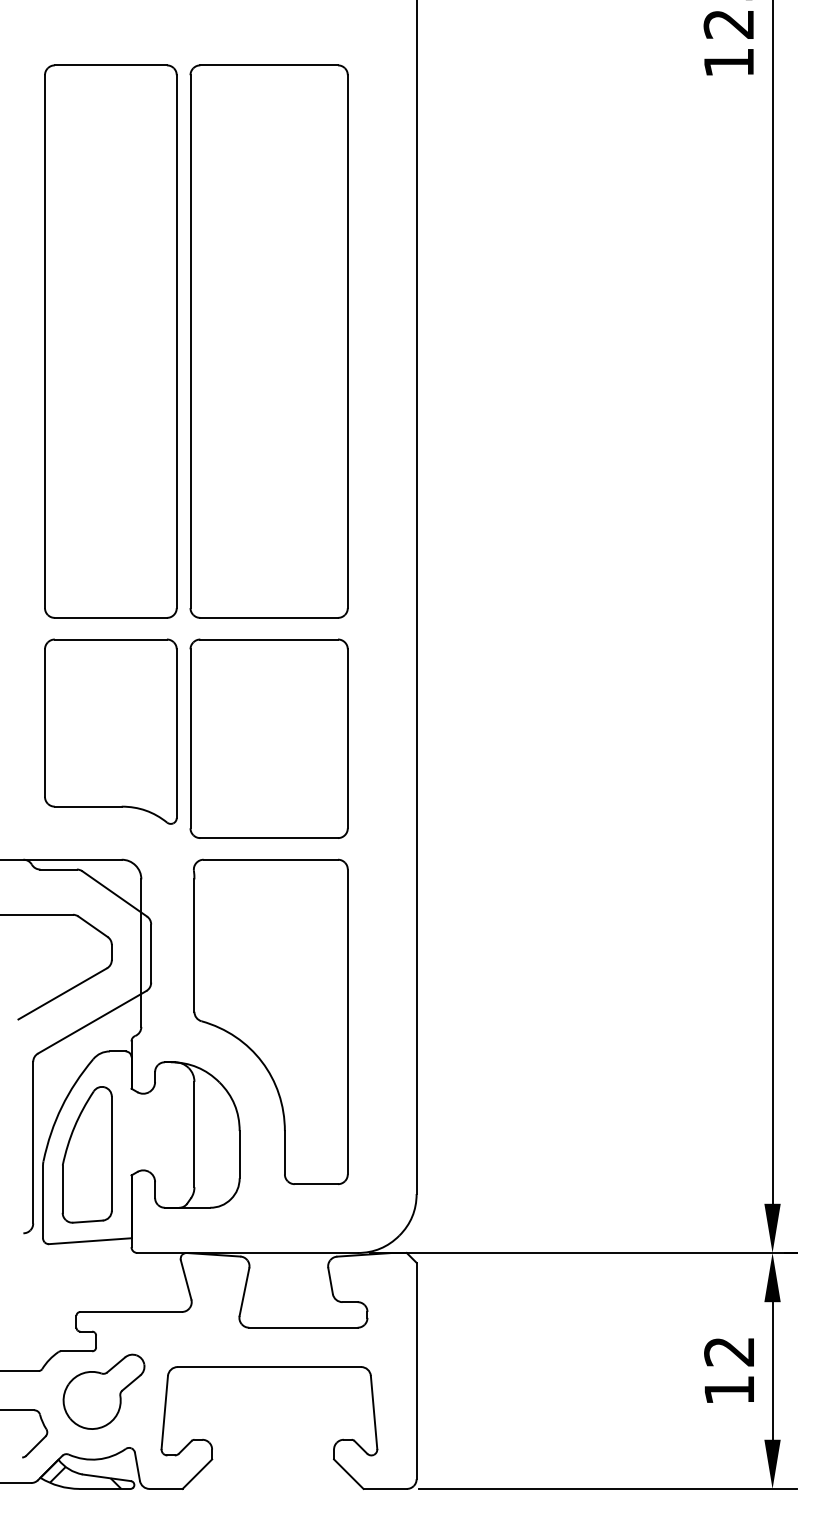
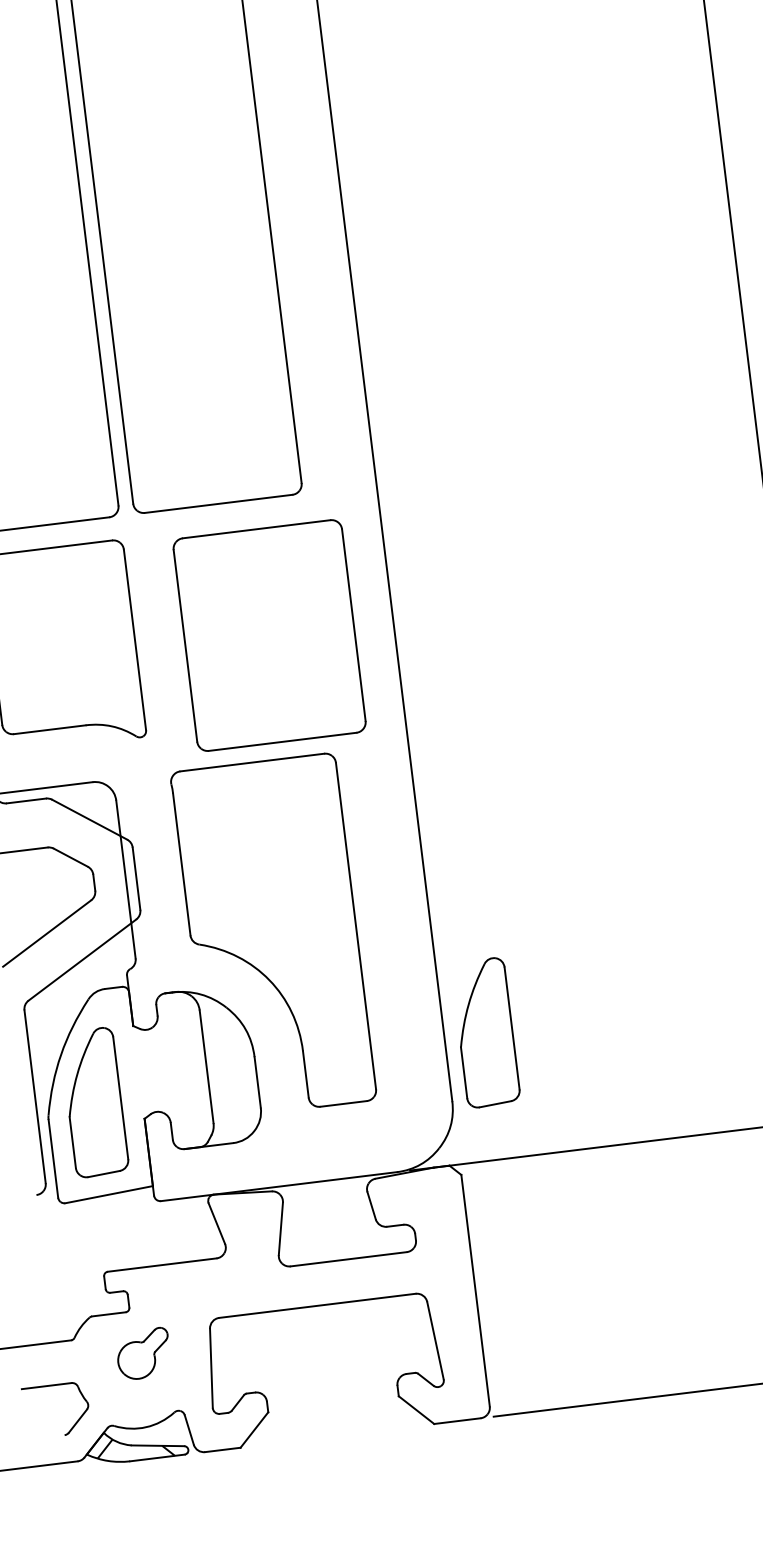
part: (268, 738) -> (268, 635), moved
part: (454, 1134) -> (485, 1032), added
part: (103, 1391) -> (143, 1353), size x0.6

